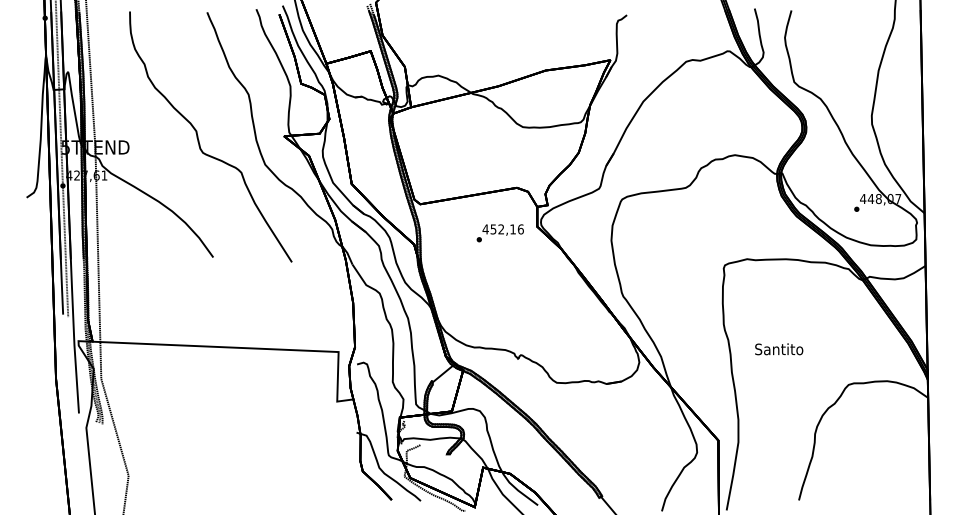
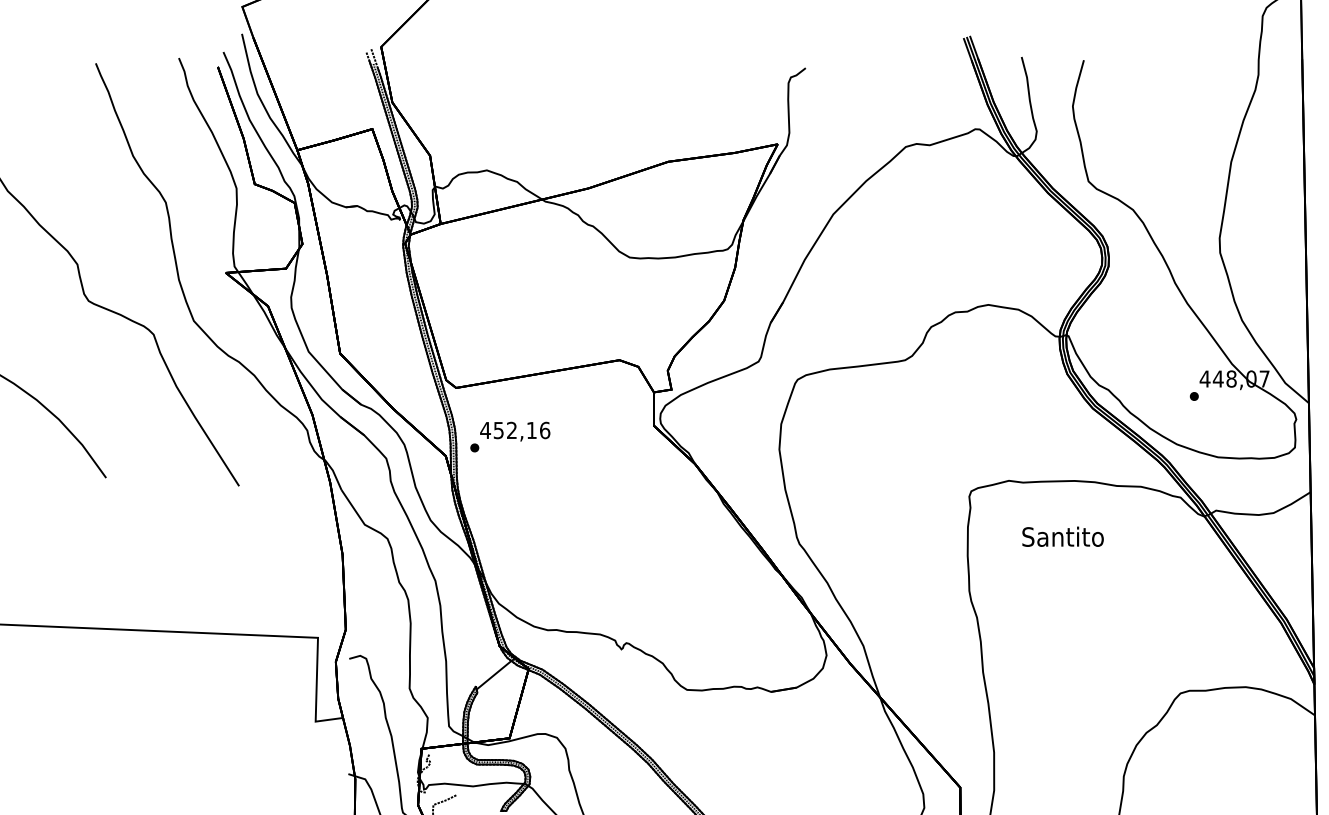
text: (499, 233) -> (508, 437), moved
text: (779, 349) -> (1063, 537), moved

